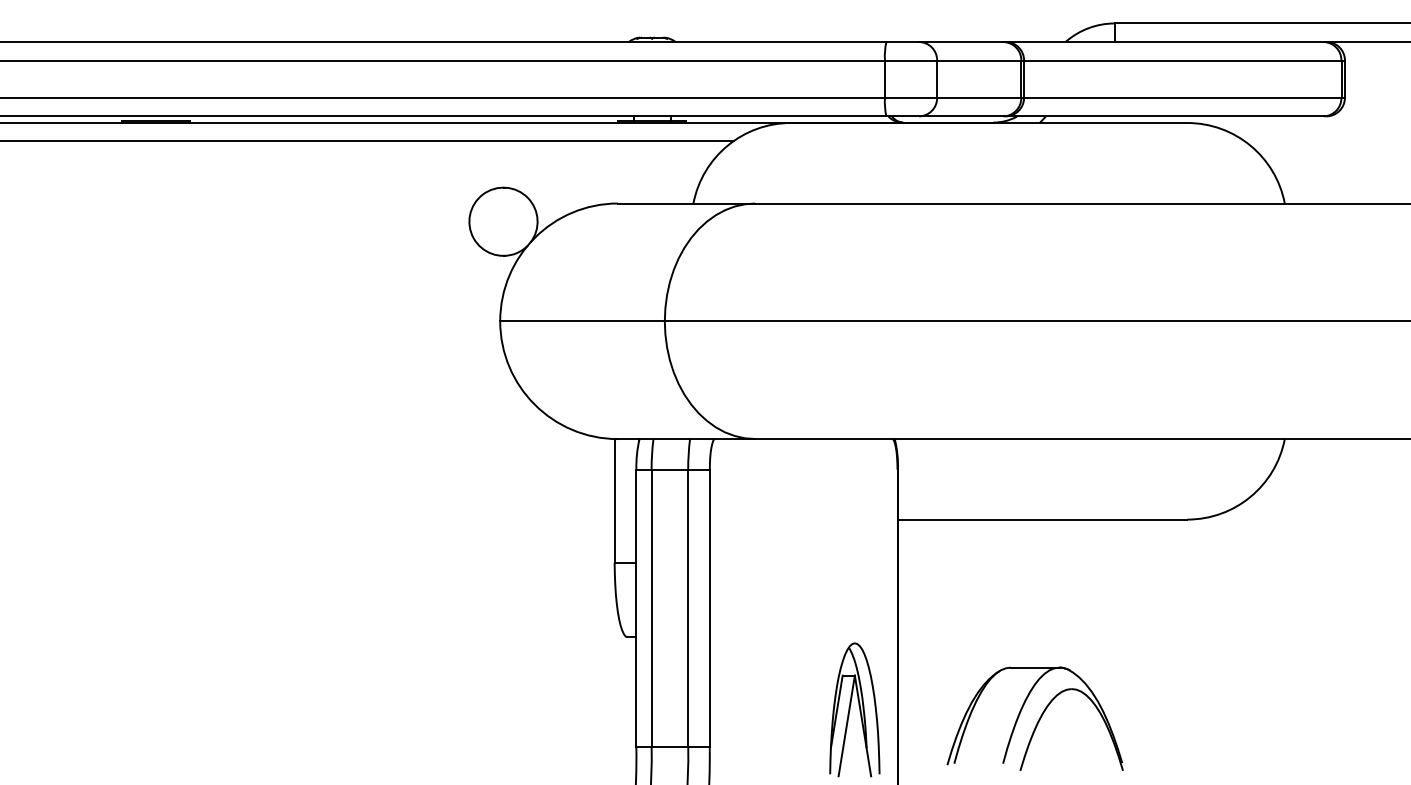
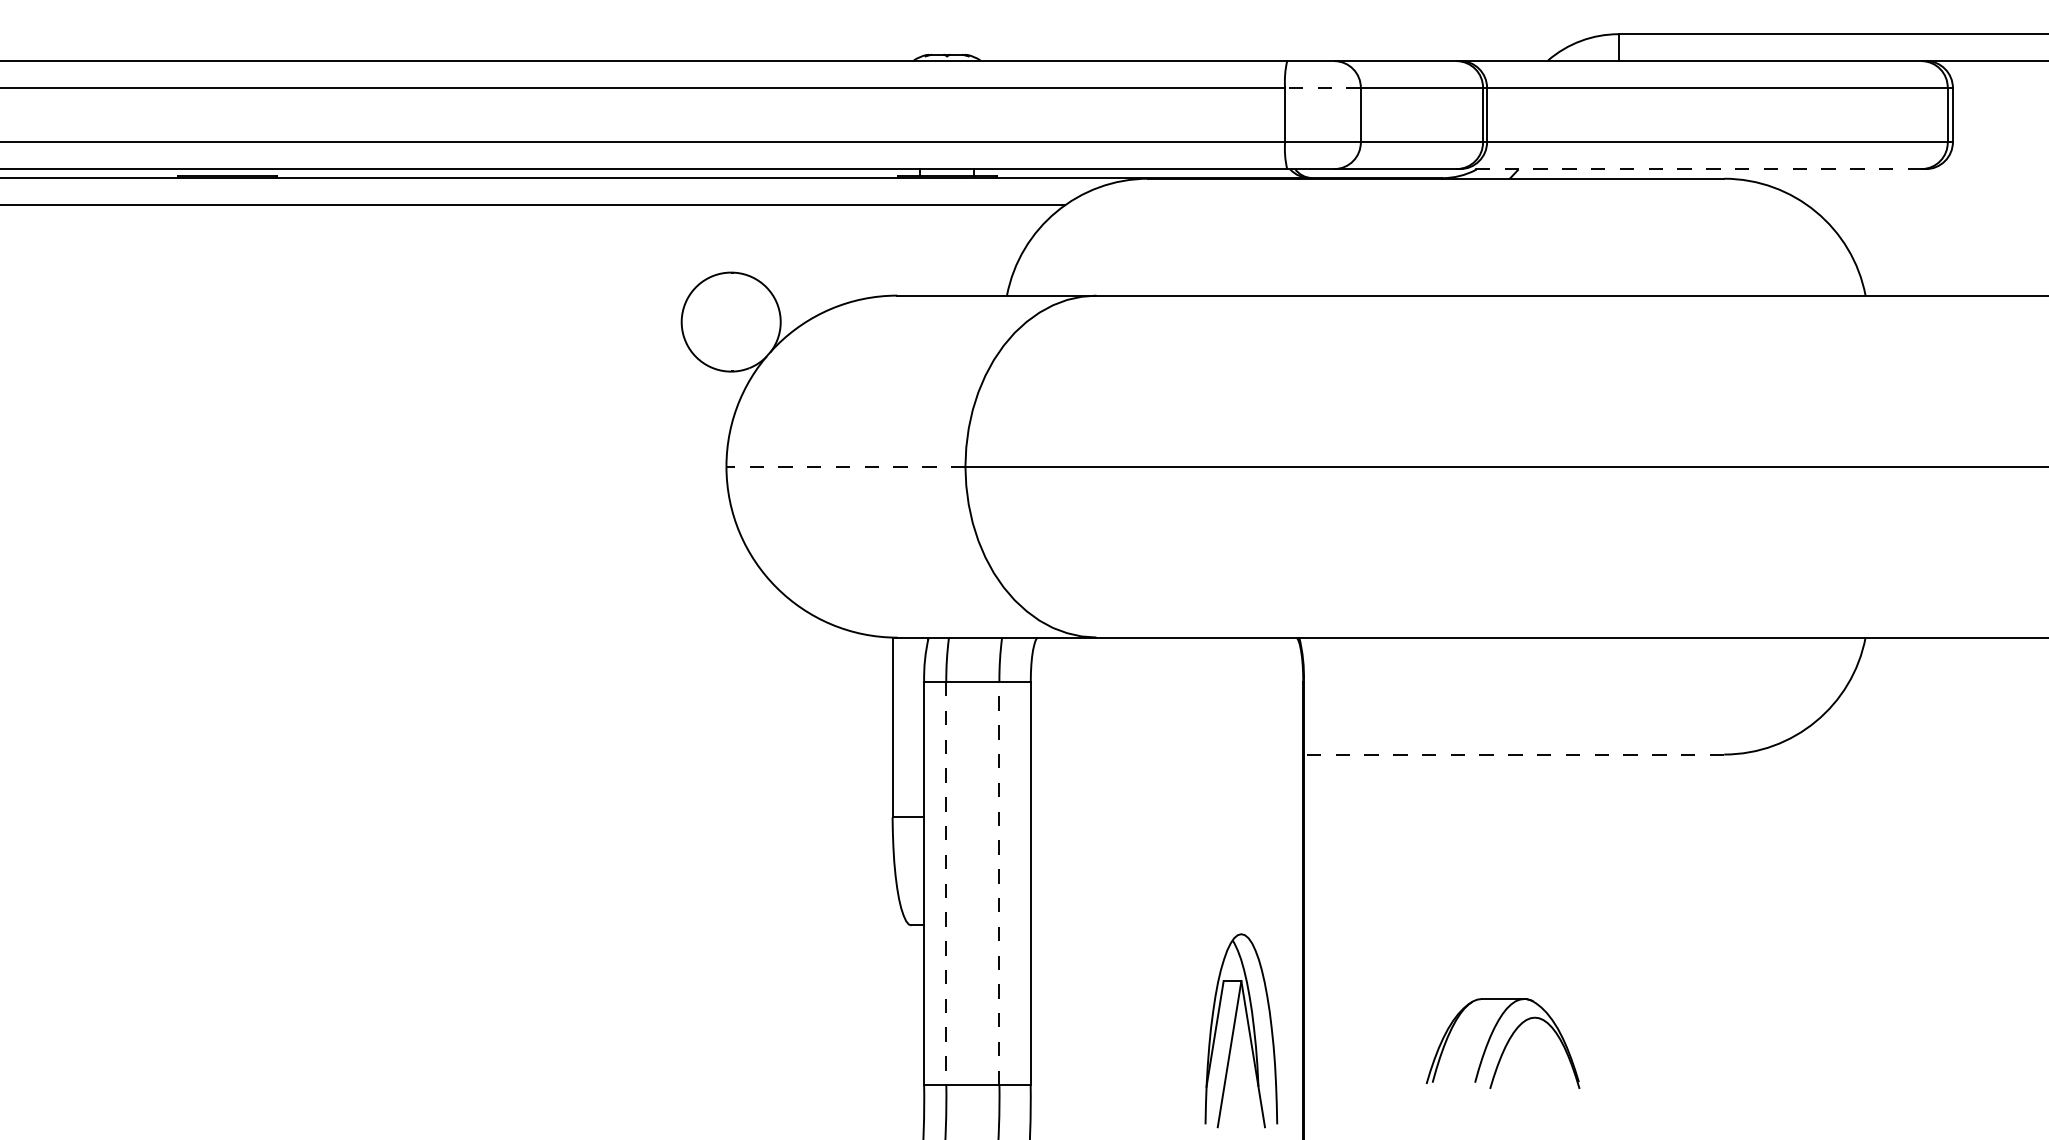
line: (910, 60) -> (1322, 87), solid -> dashed
line: (1165, 116) -> (1692, 169), solid -> dashed
line: (582, 321) -> (845, 466), solid -> dashed
line: (1042, 519) -> (1513, 754), solid -> dashed
line: (651, 608) -> (946, 883), solid -> dashed
line: (688, 608) -> (999, 883), solid -> dashed
part: (1034, 718) -> (1502, 1043), size x0.6

